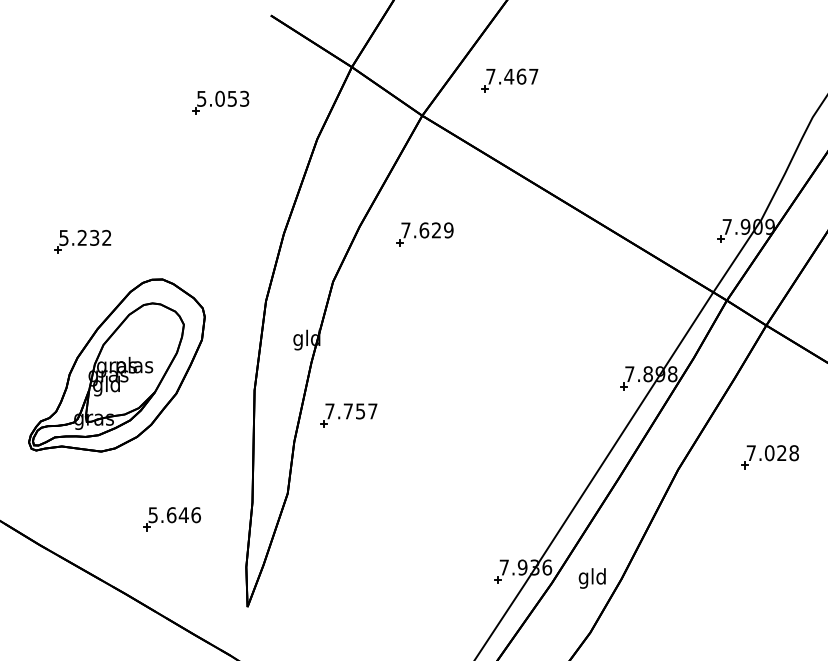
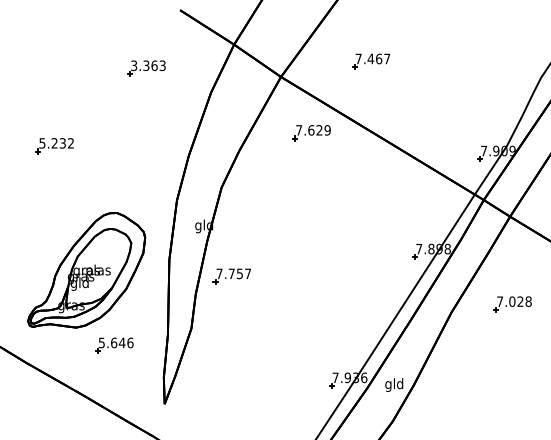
part: (510, 80) -> (371, 61), moved
text: (217, 98) -> (144, 65), 5.053 -> 3.363
part: (424, 235) -> (311, 133), moved
part: (82, 242) -> (54, 146), moved
part: (116, 365) -> (86, 270), moved

